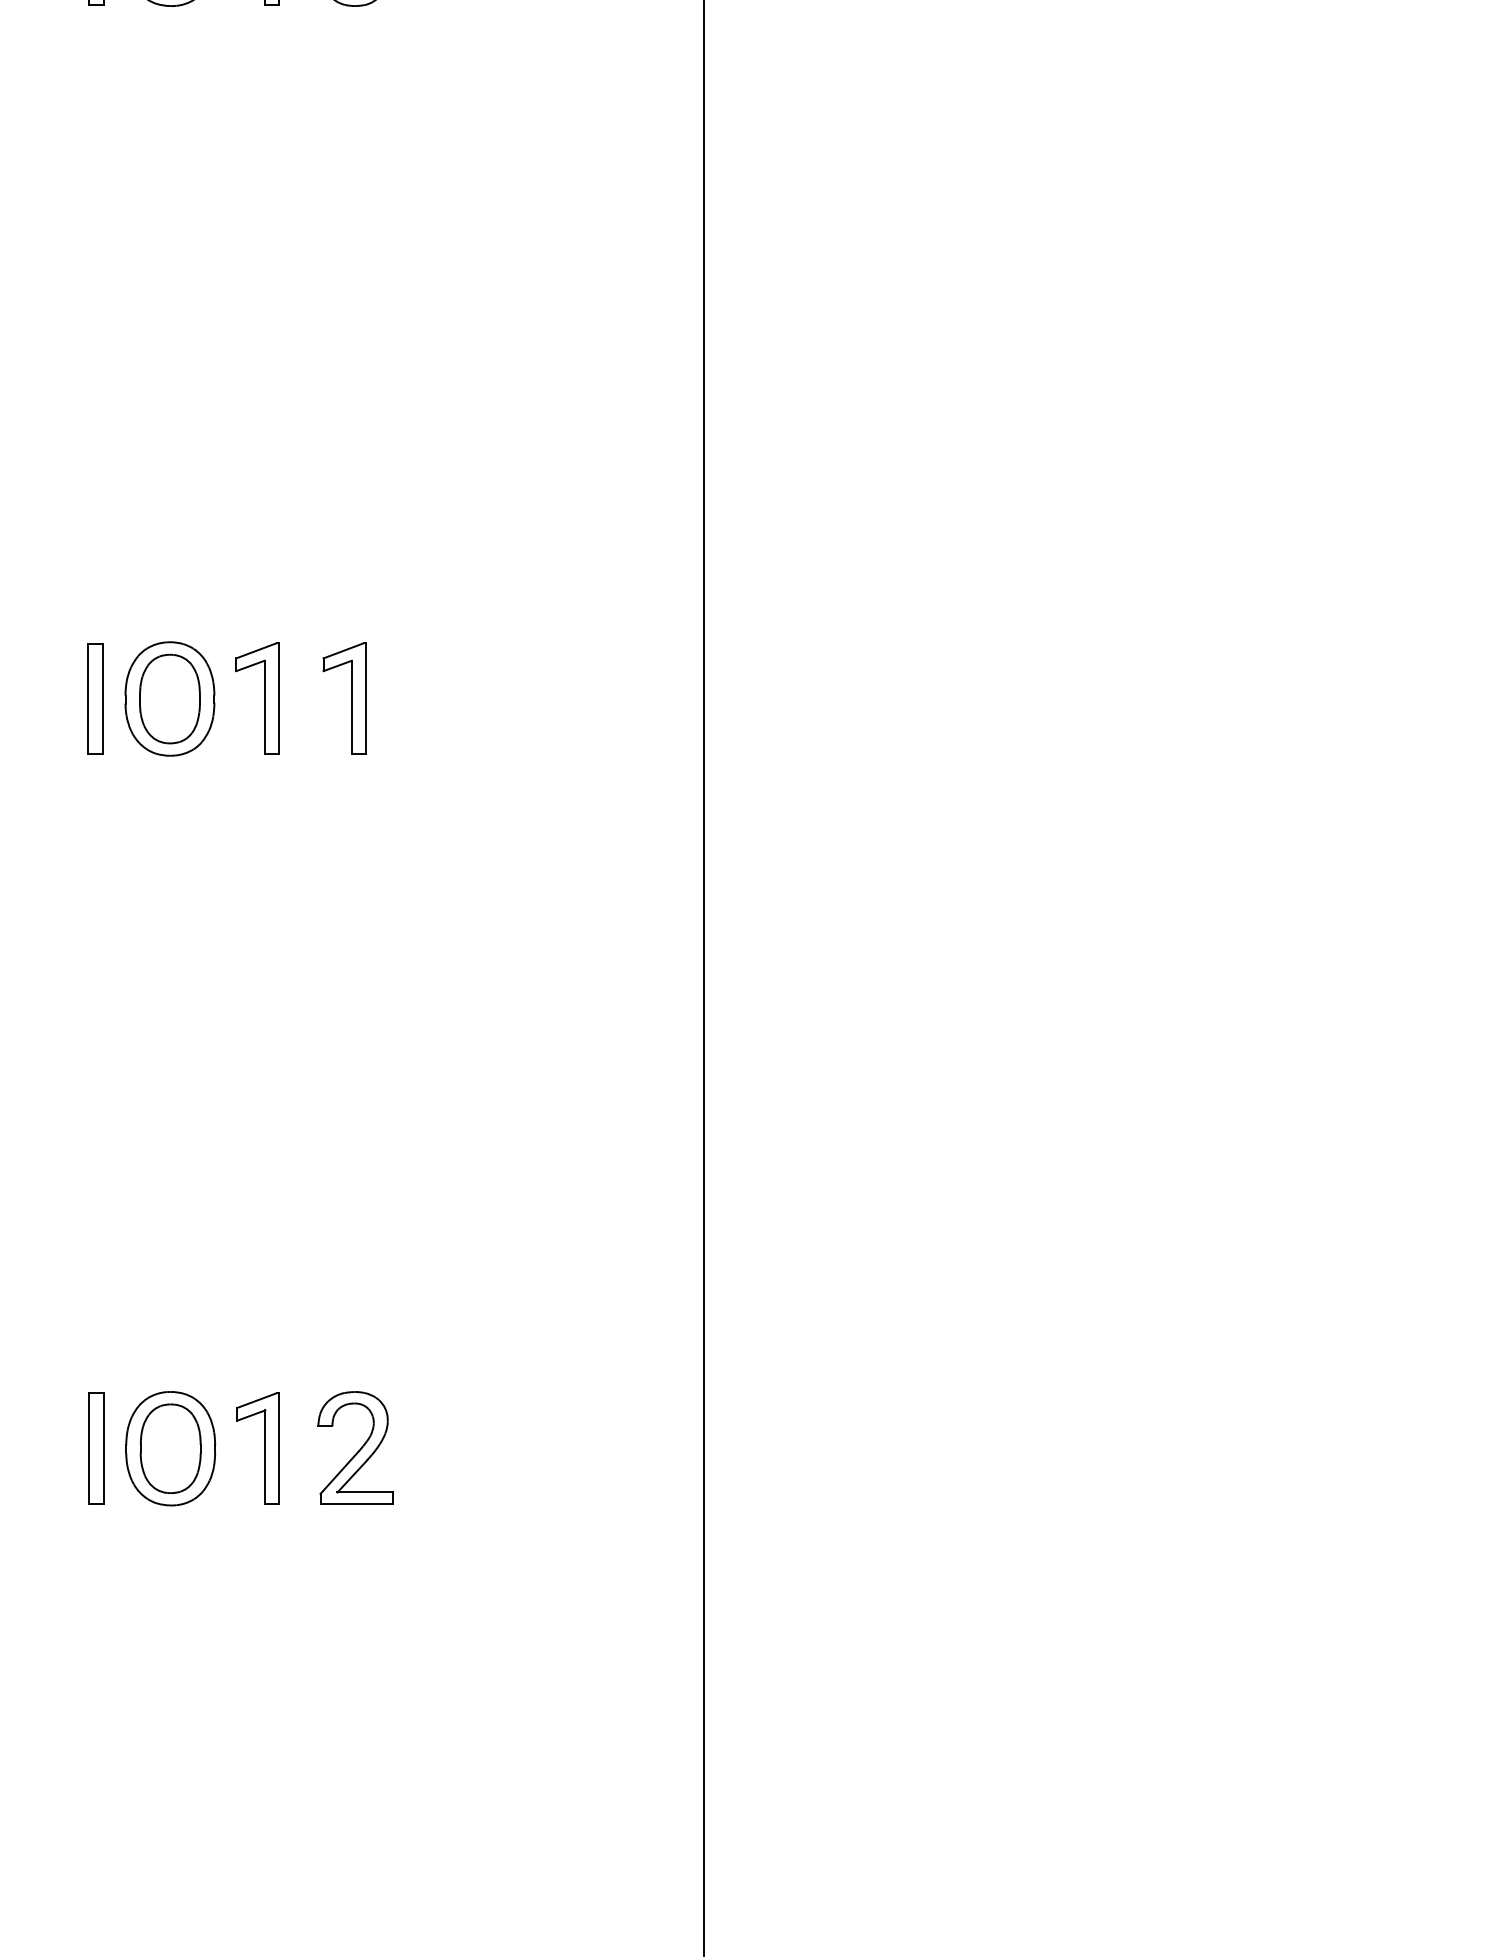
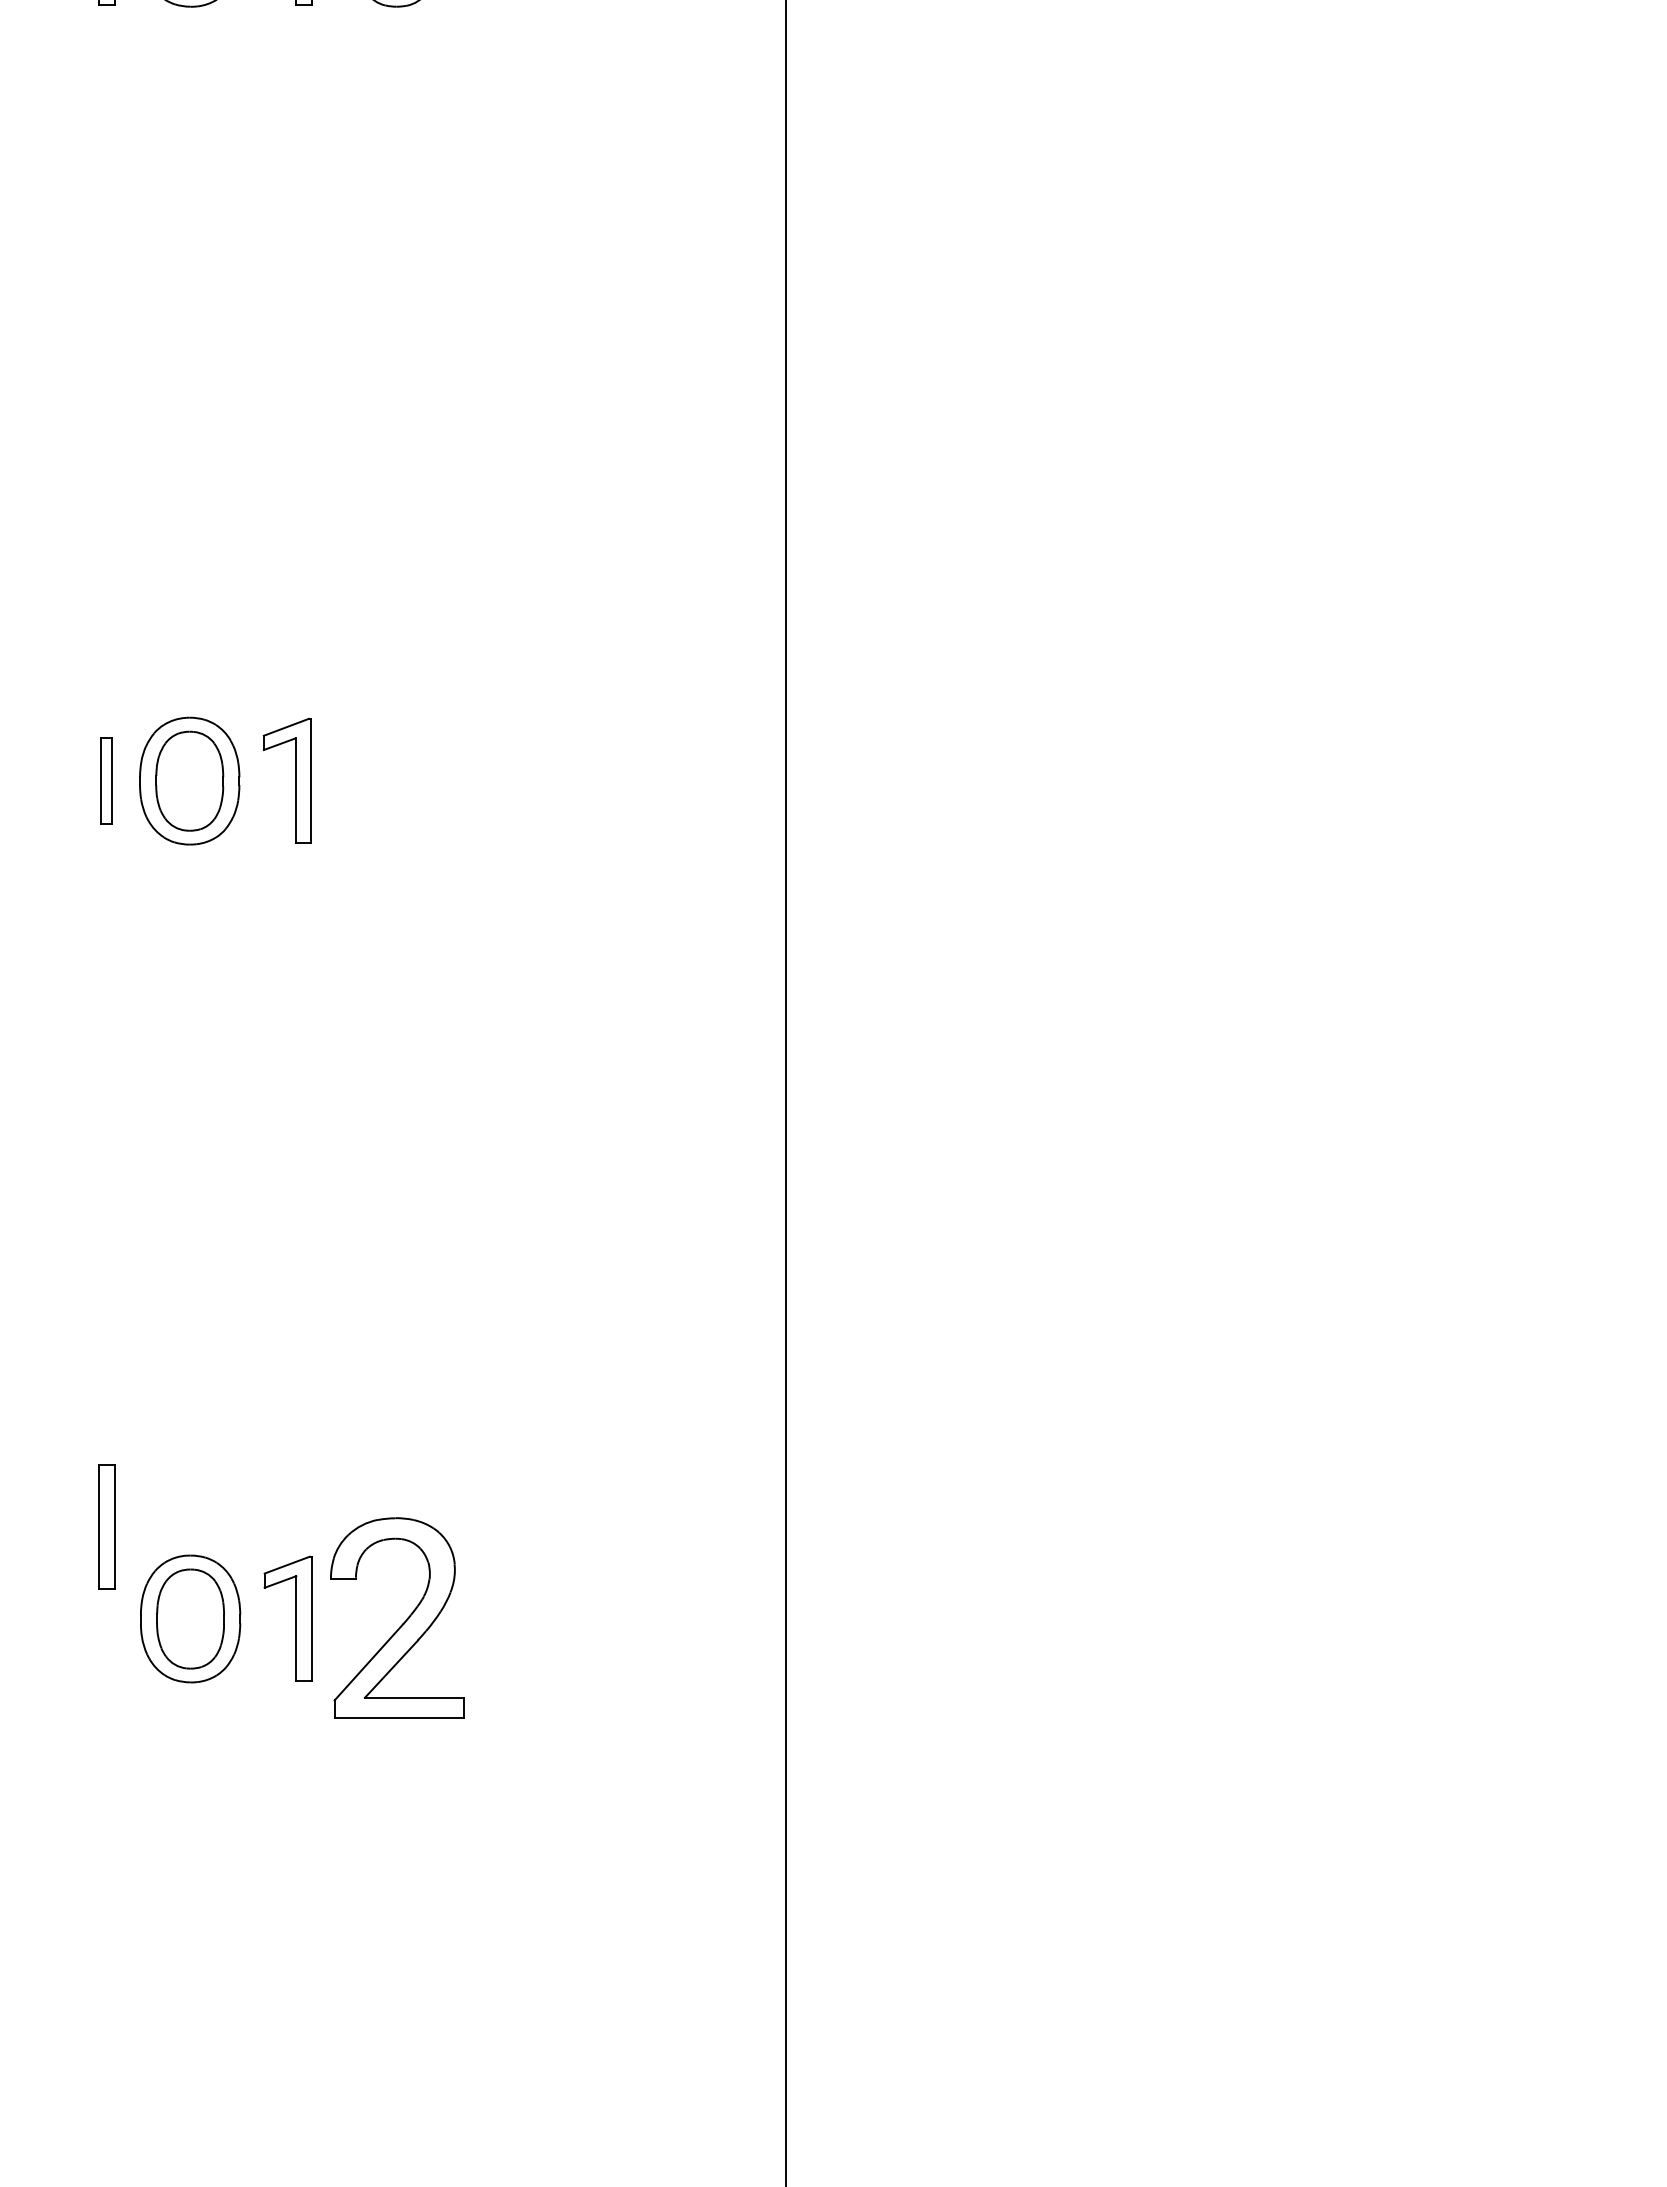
part: (351, 698) -> (392, 780), removed
part: (95, 699) -> (106, 781), size x0.7
part: (354, 1447) -> (396, 1617), size x1.6
part: (95, 1448) -> (106, 1526), moved

